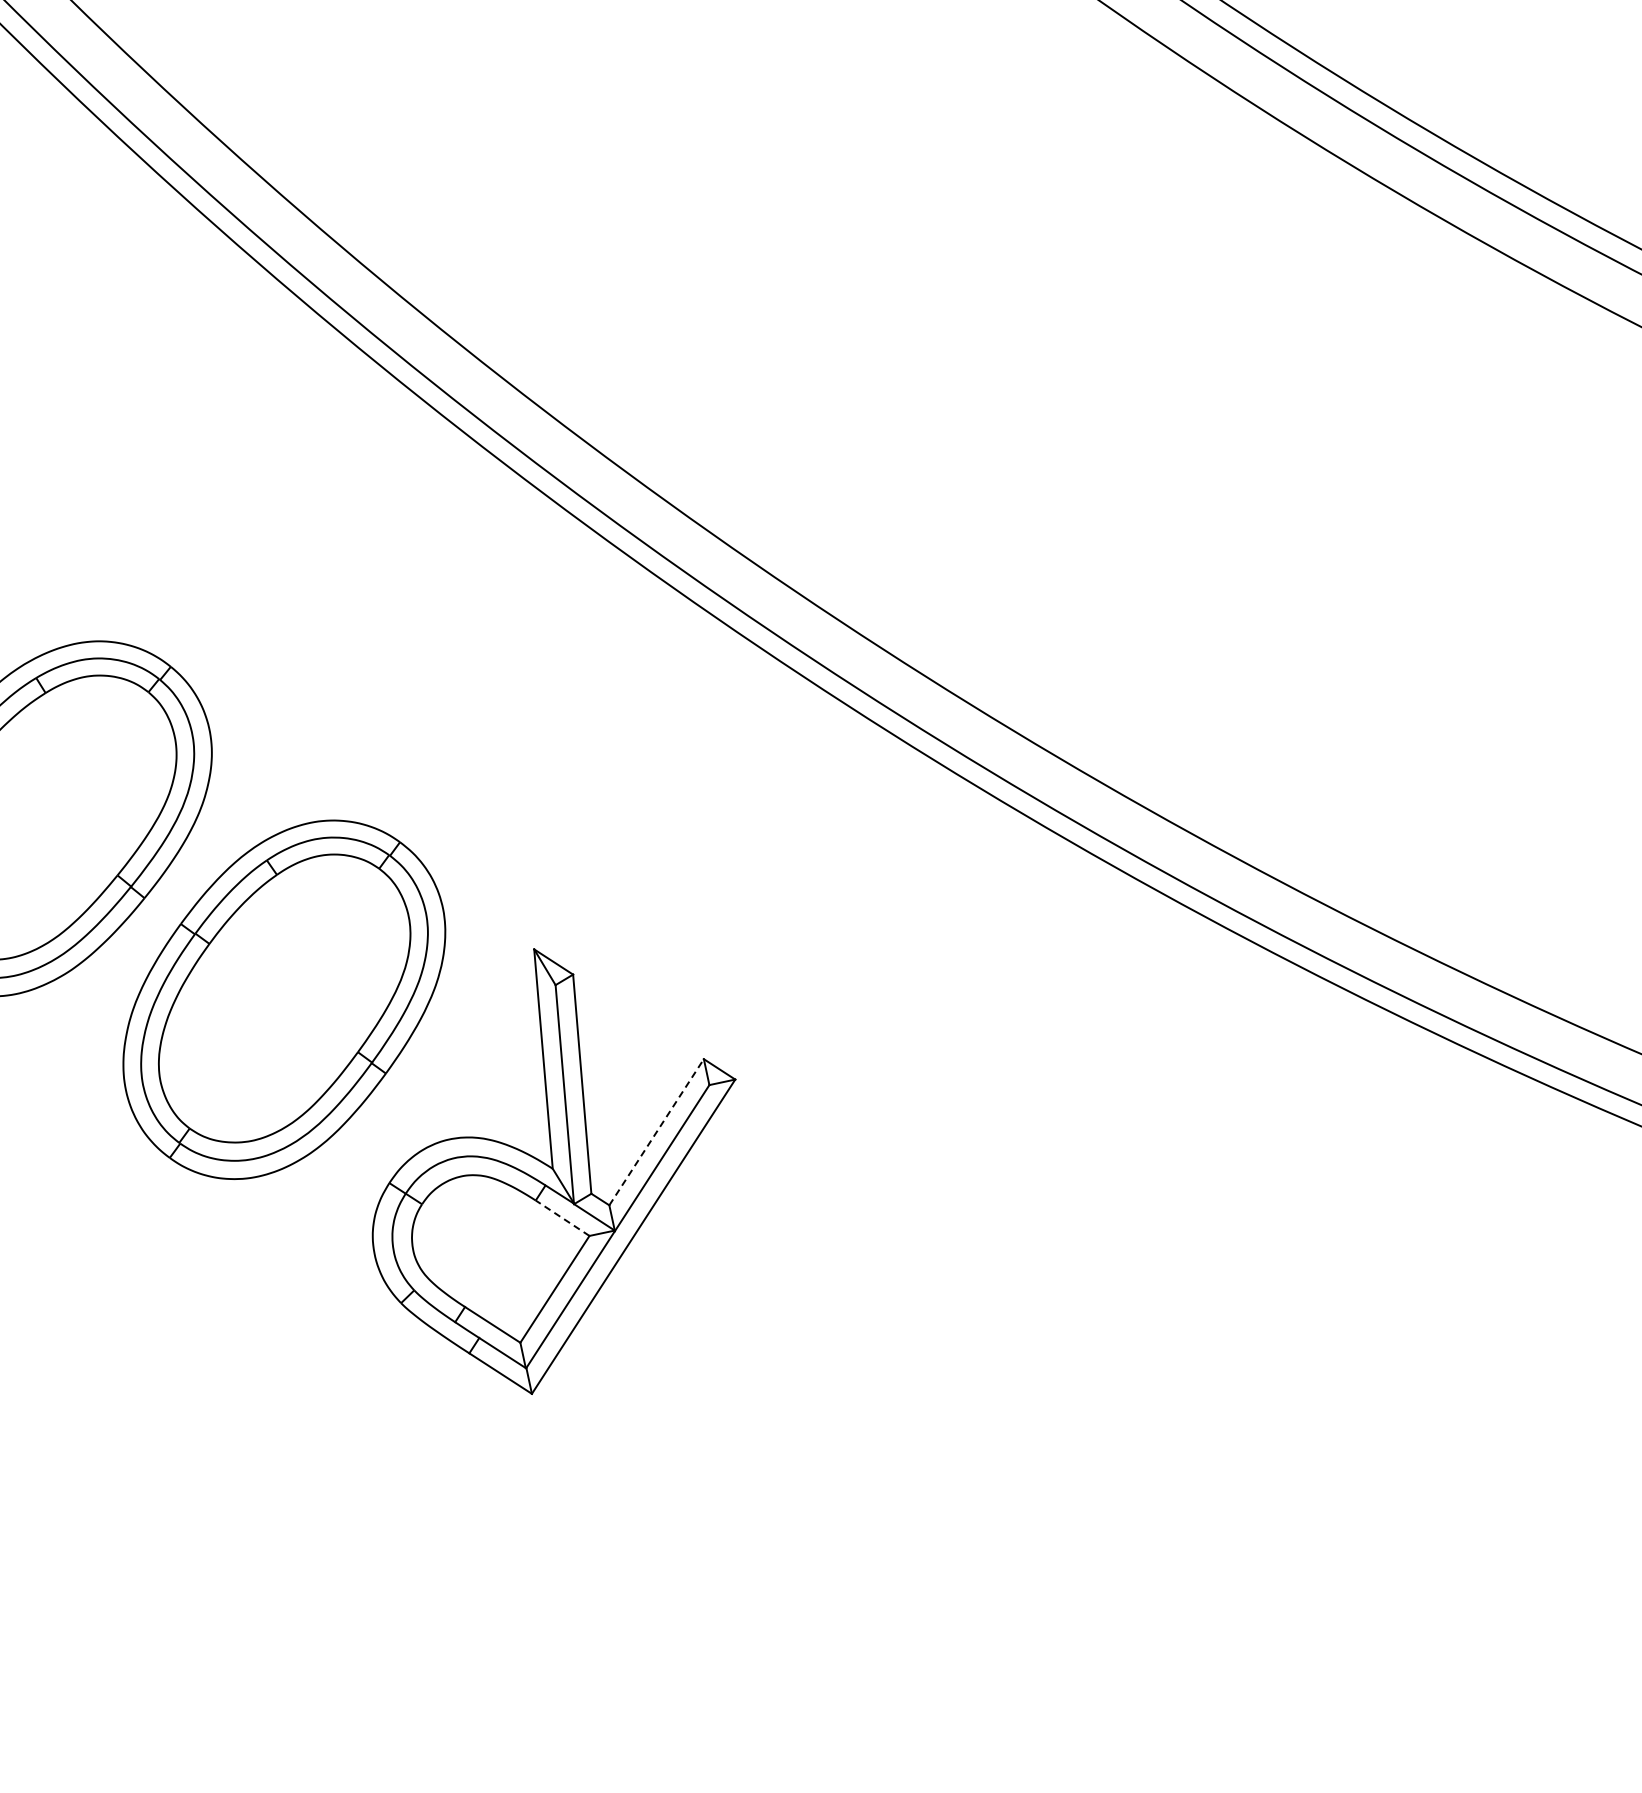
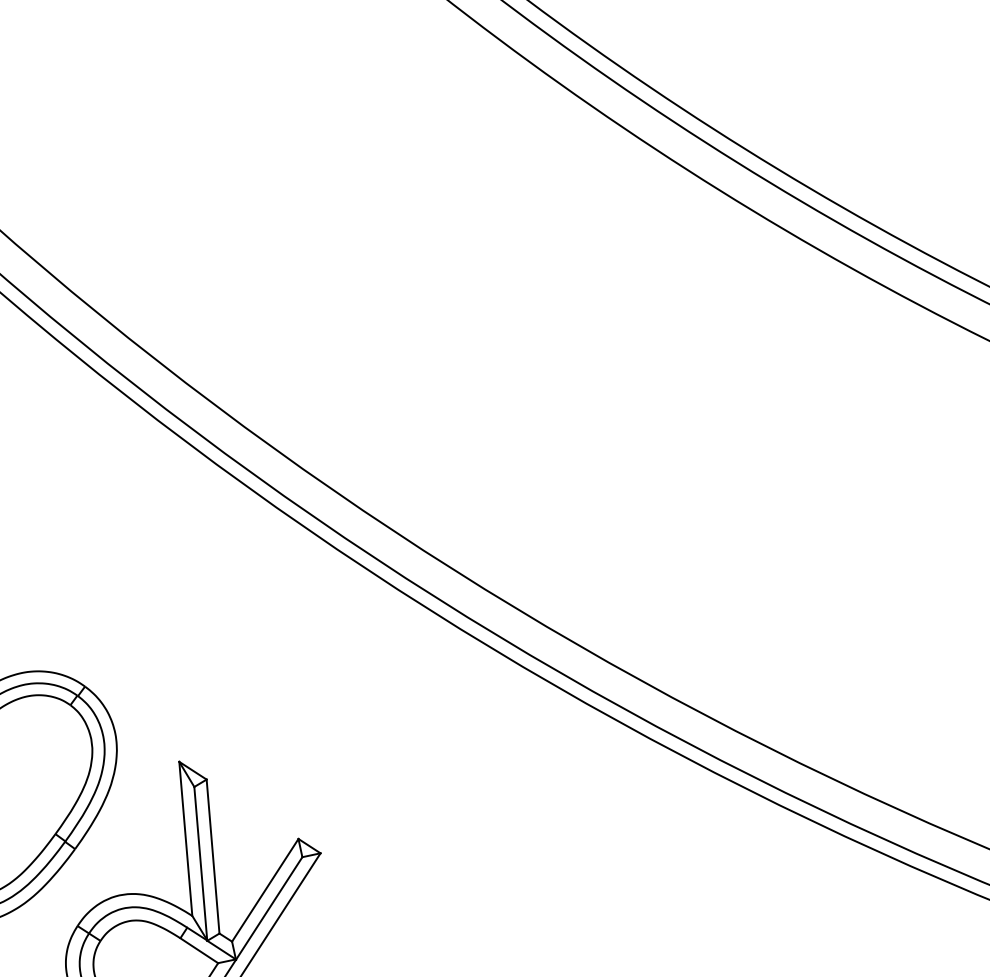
line: (656, 1131) -> (265, 889), dashed -> solid
line: (562, 1217) -> (199, 950), dashed -> solid

